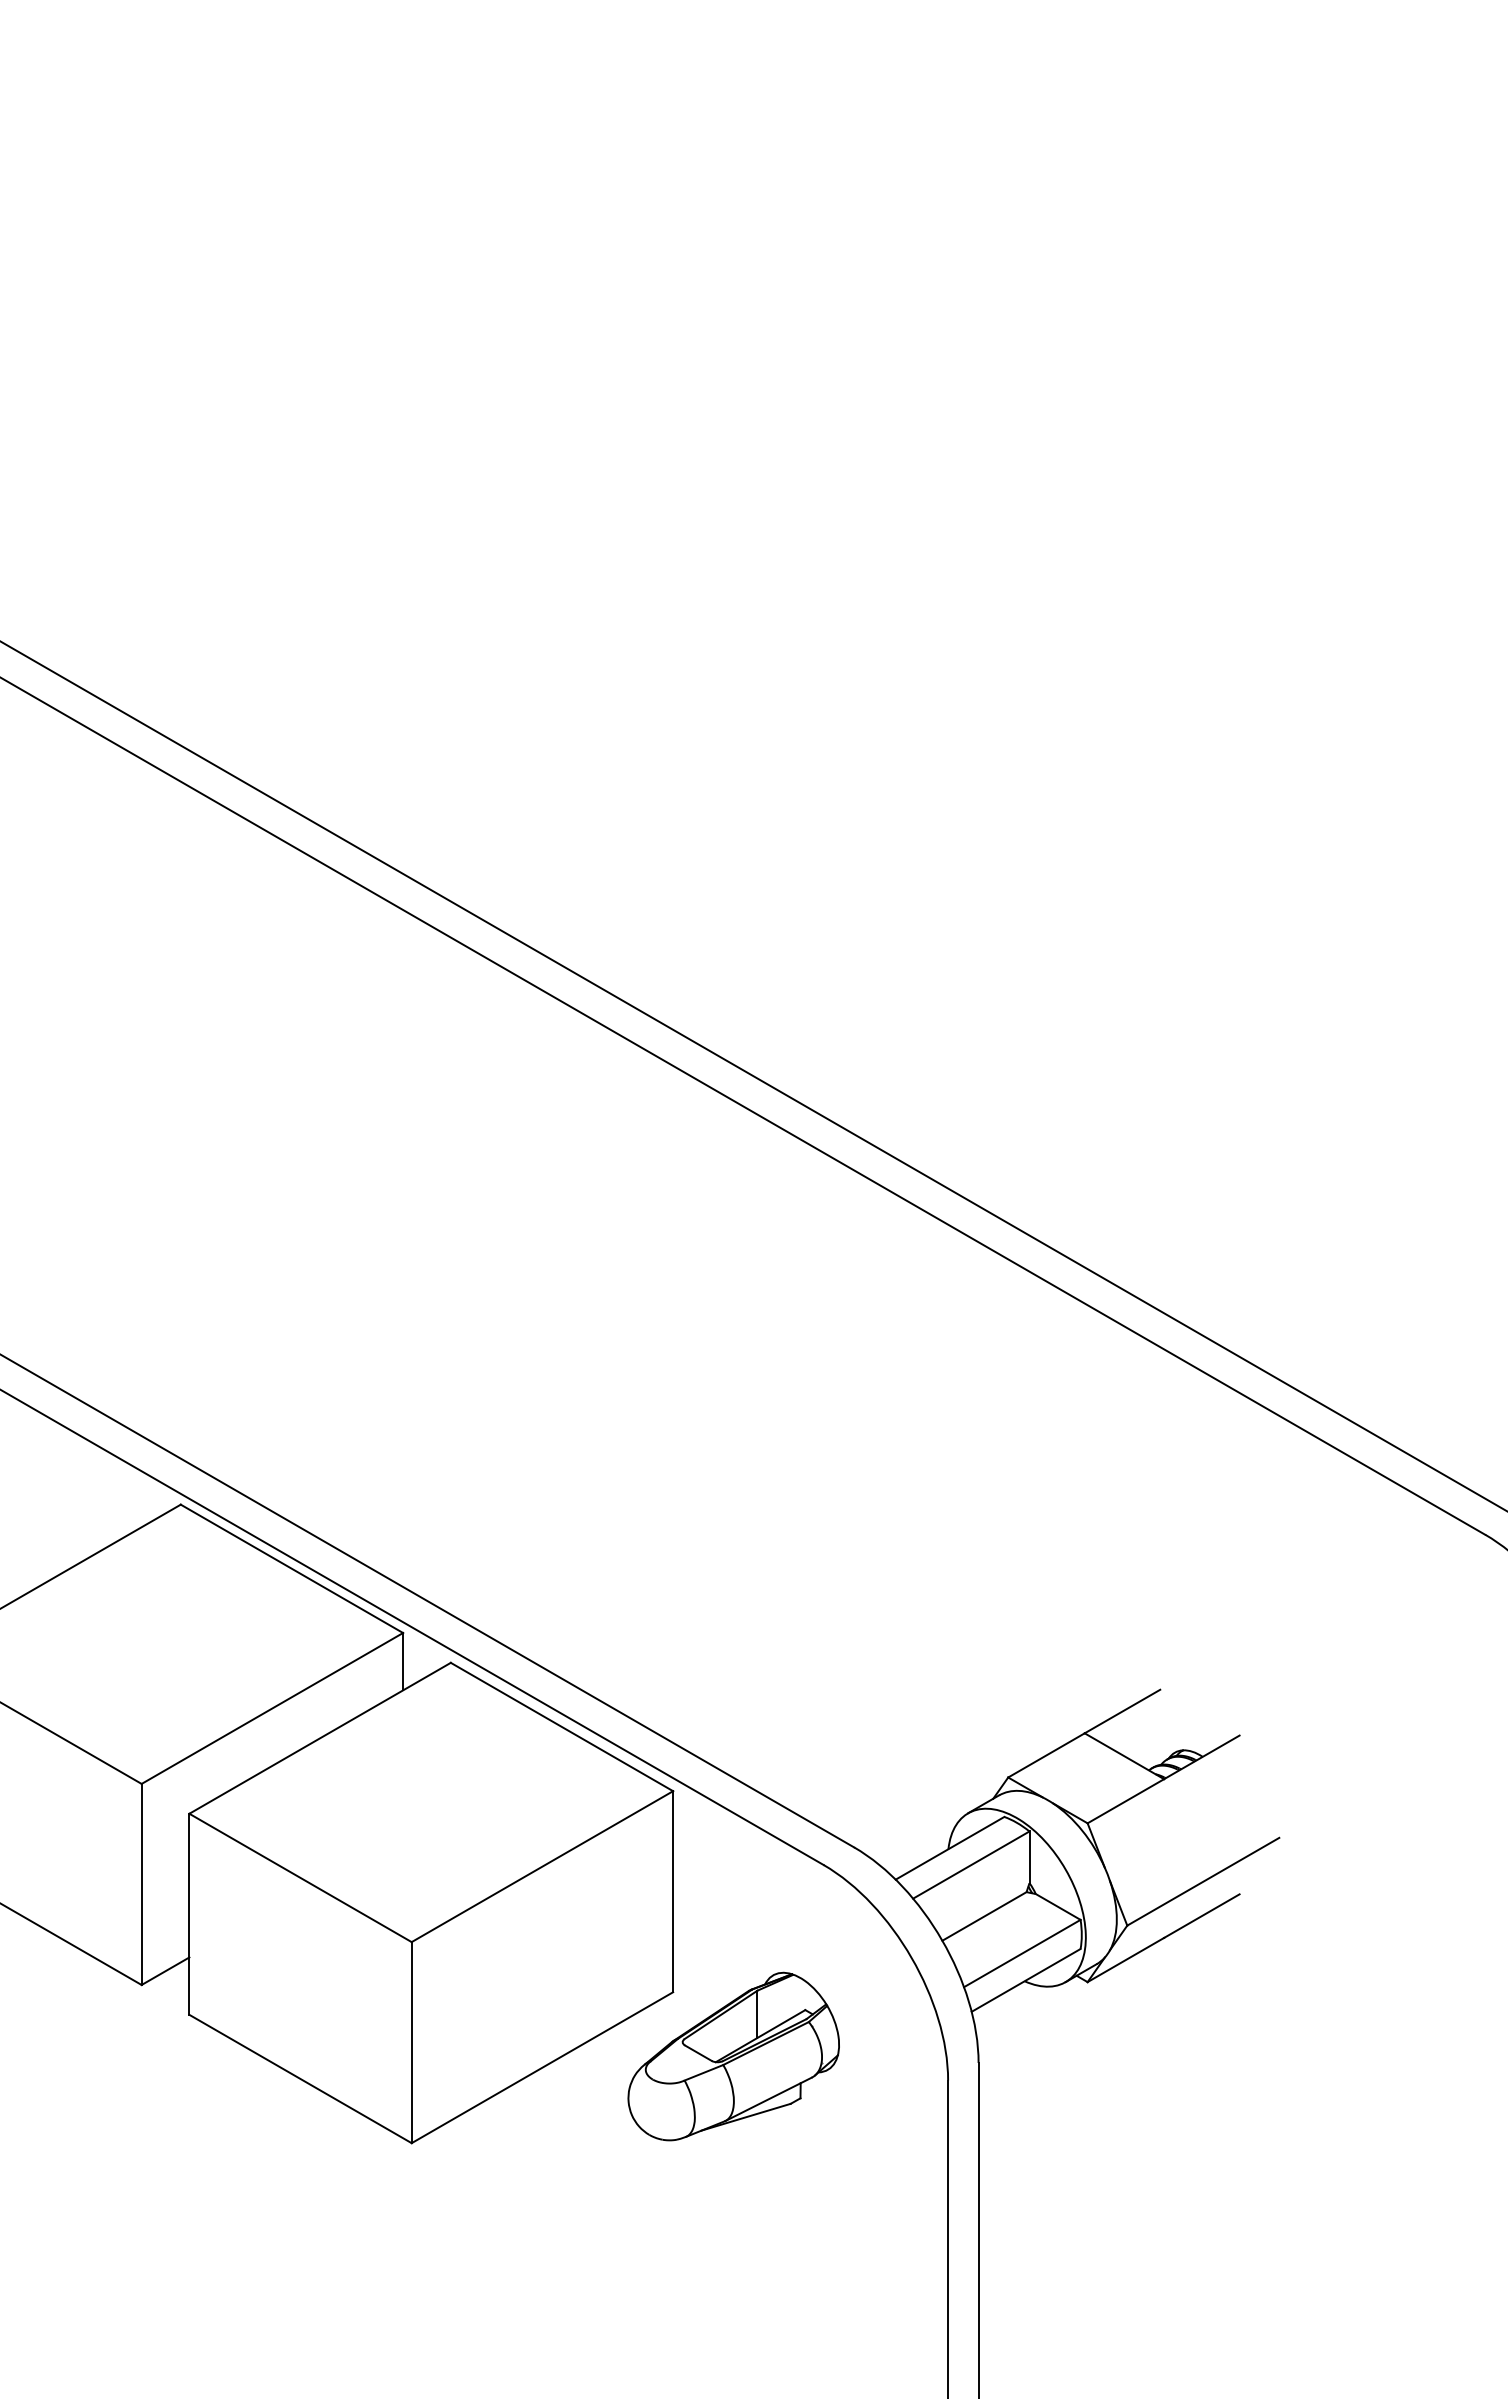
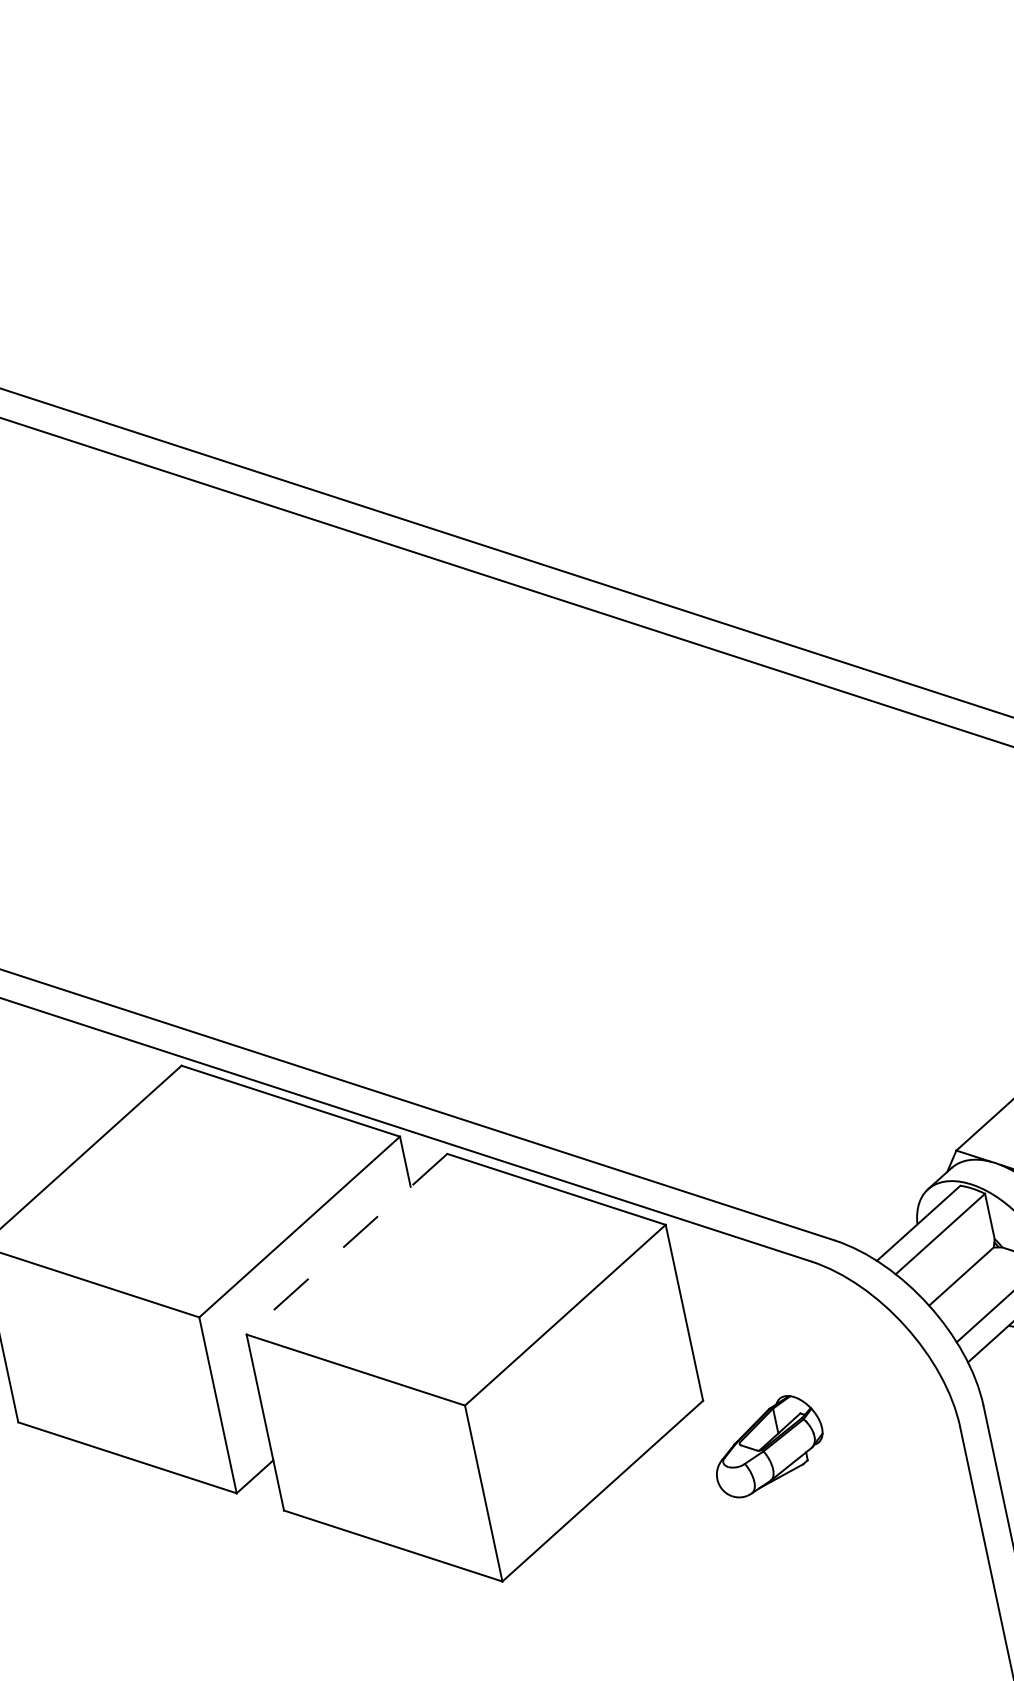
line: (320, 1738) -> (347, 1244), solid -> dashed
part: (733, 2056) -> (767, 1445), size x0.6

